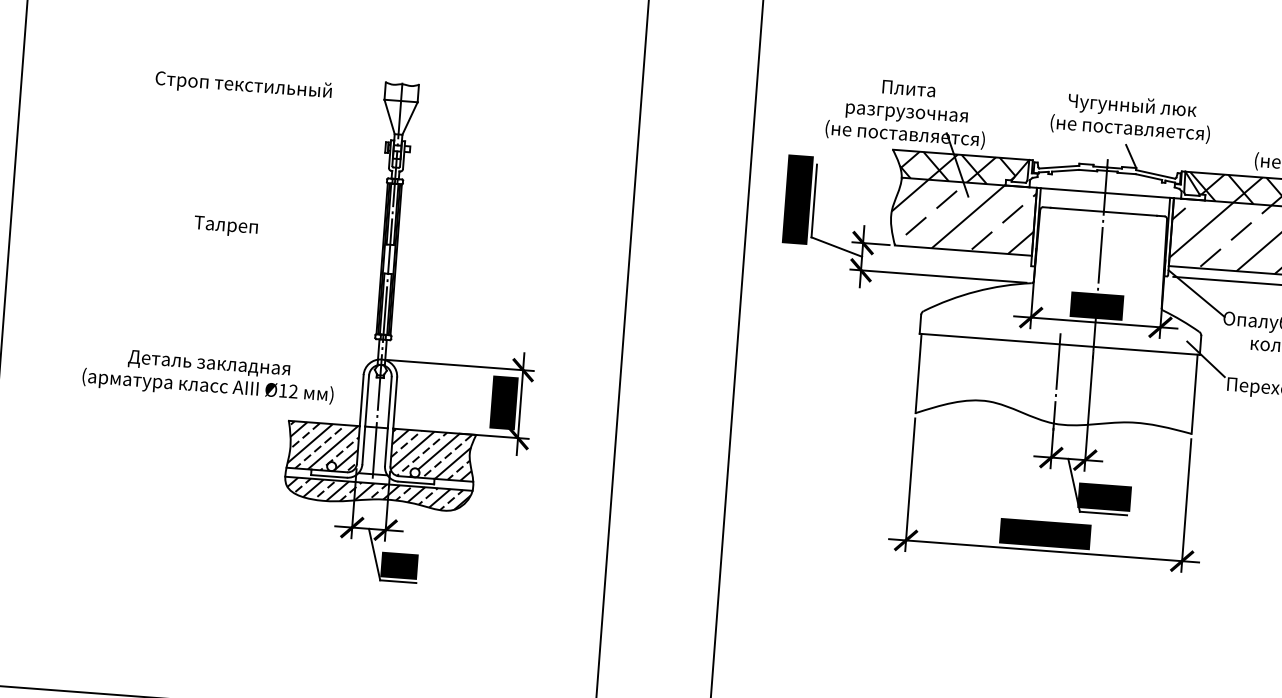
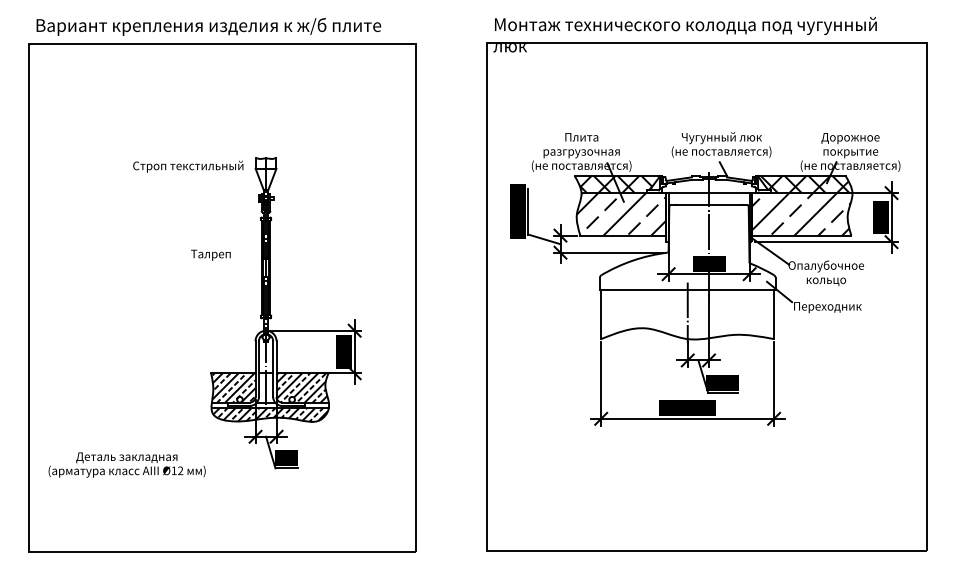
text: (244, 85) -> (188, 166), moved
text: (225, 225) -> (210, 254), moved
text: (207, 374) -> (126, 464), moved

